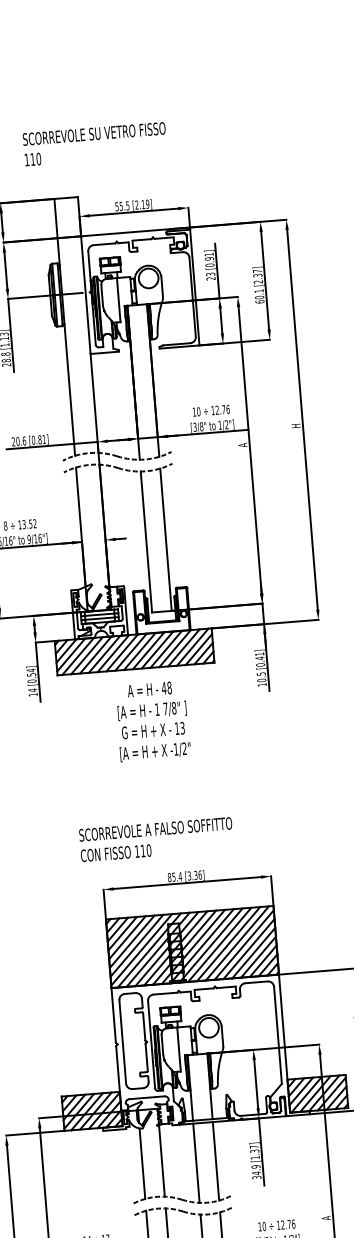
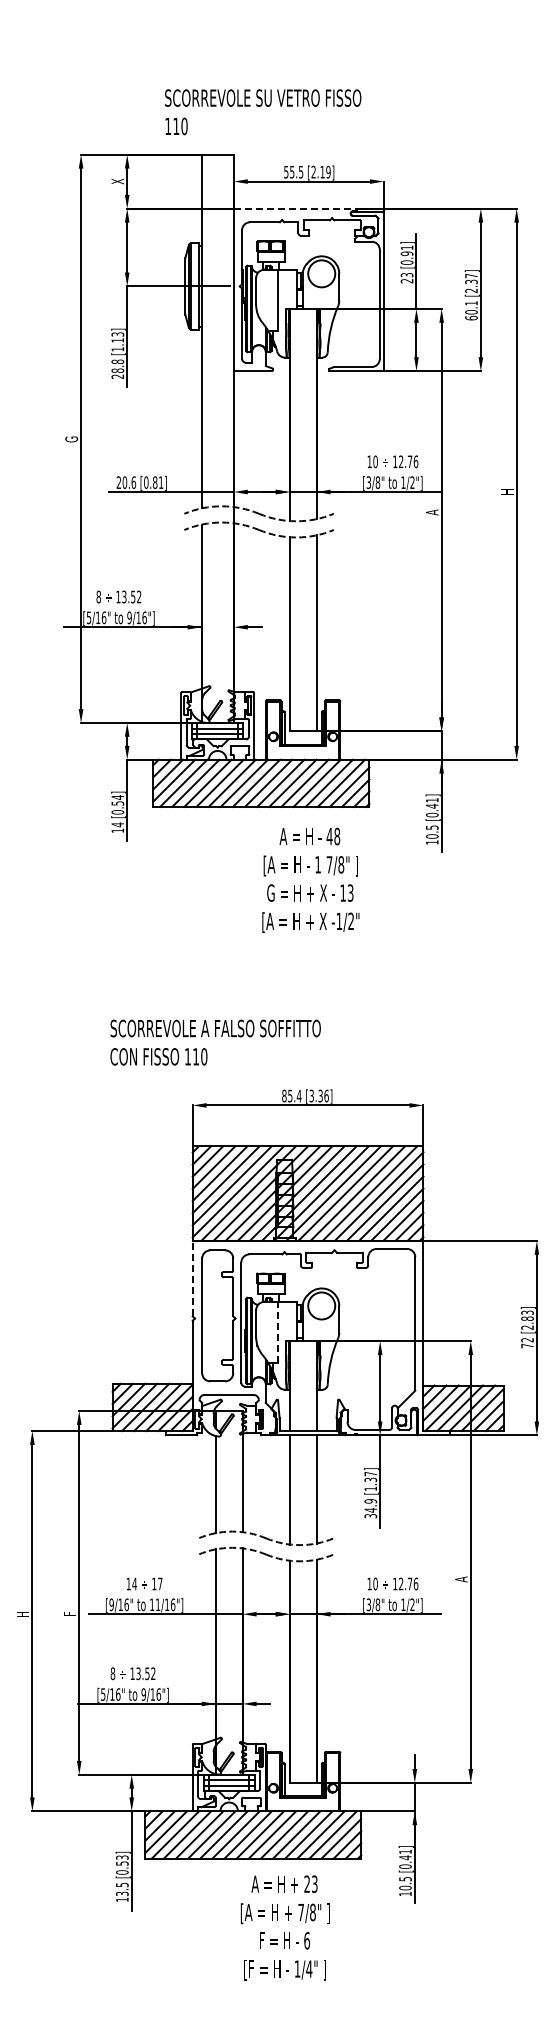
text: (95, 144) -> (263, 112), moved
line: (125, 232) -> (295, 208), solid -> dashed
text: (152, 720) -> (310, 879), moved
text: (156, 839) -> (215, 1042), moved
line: (113, 1015) -> (192, 1278), solid -> dashed
line: (179, 1048) -> (278, 1331), solid -> dashed

